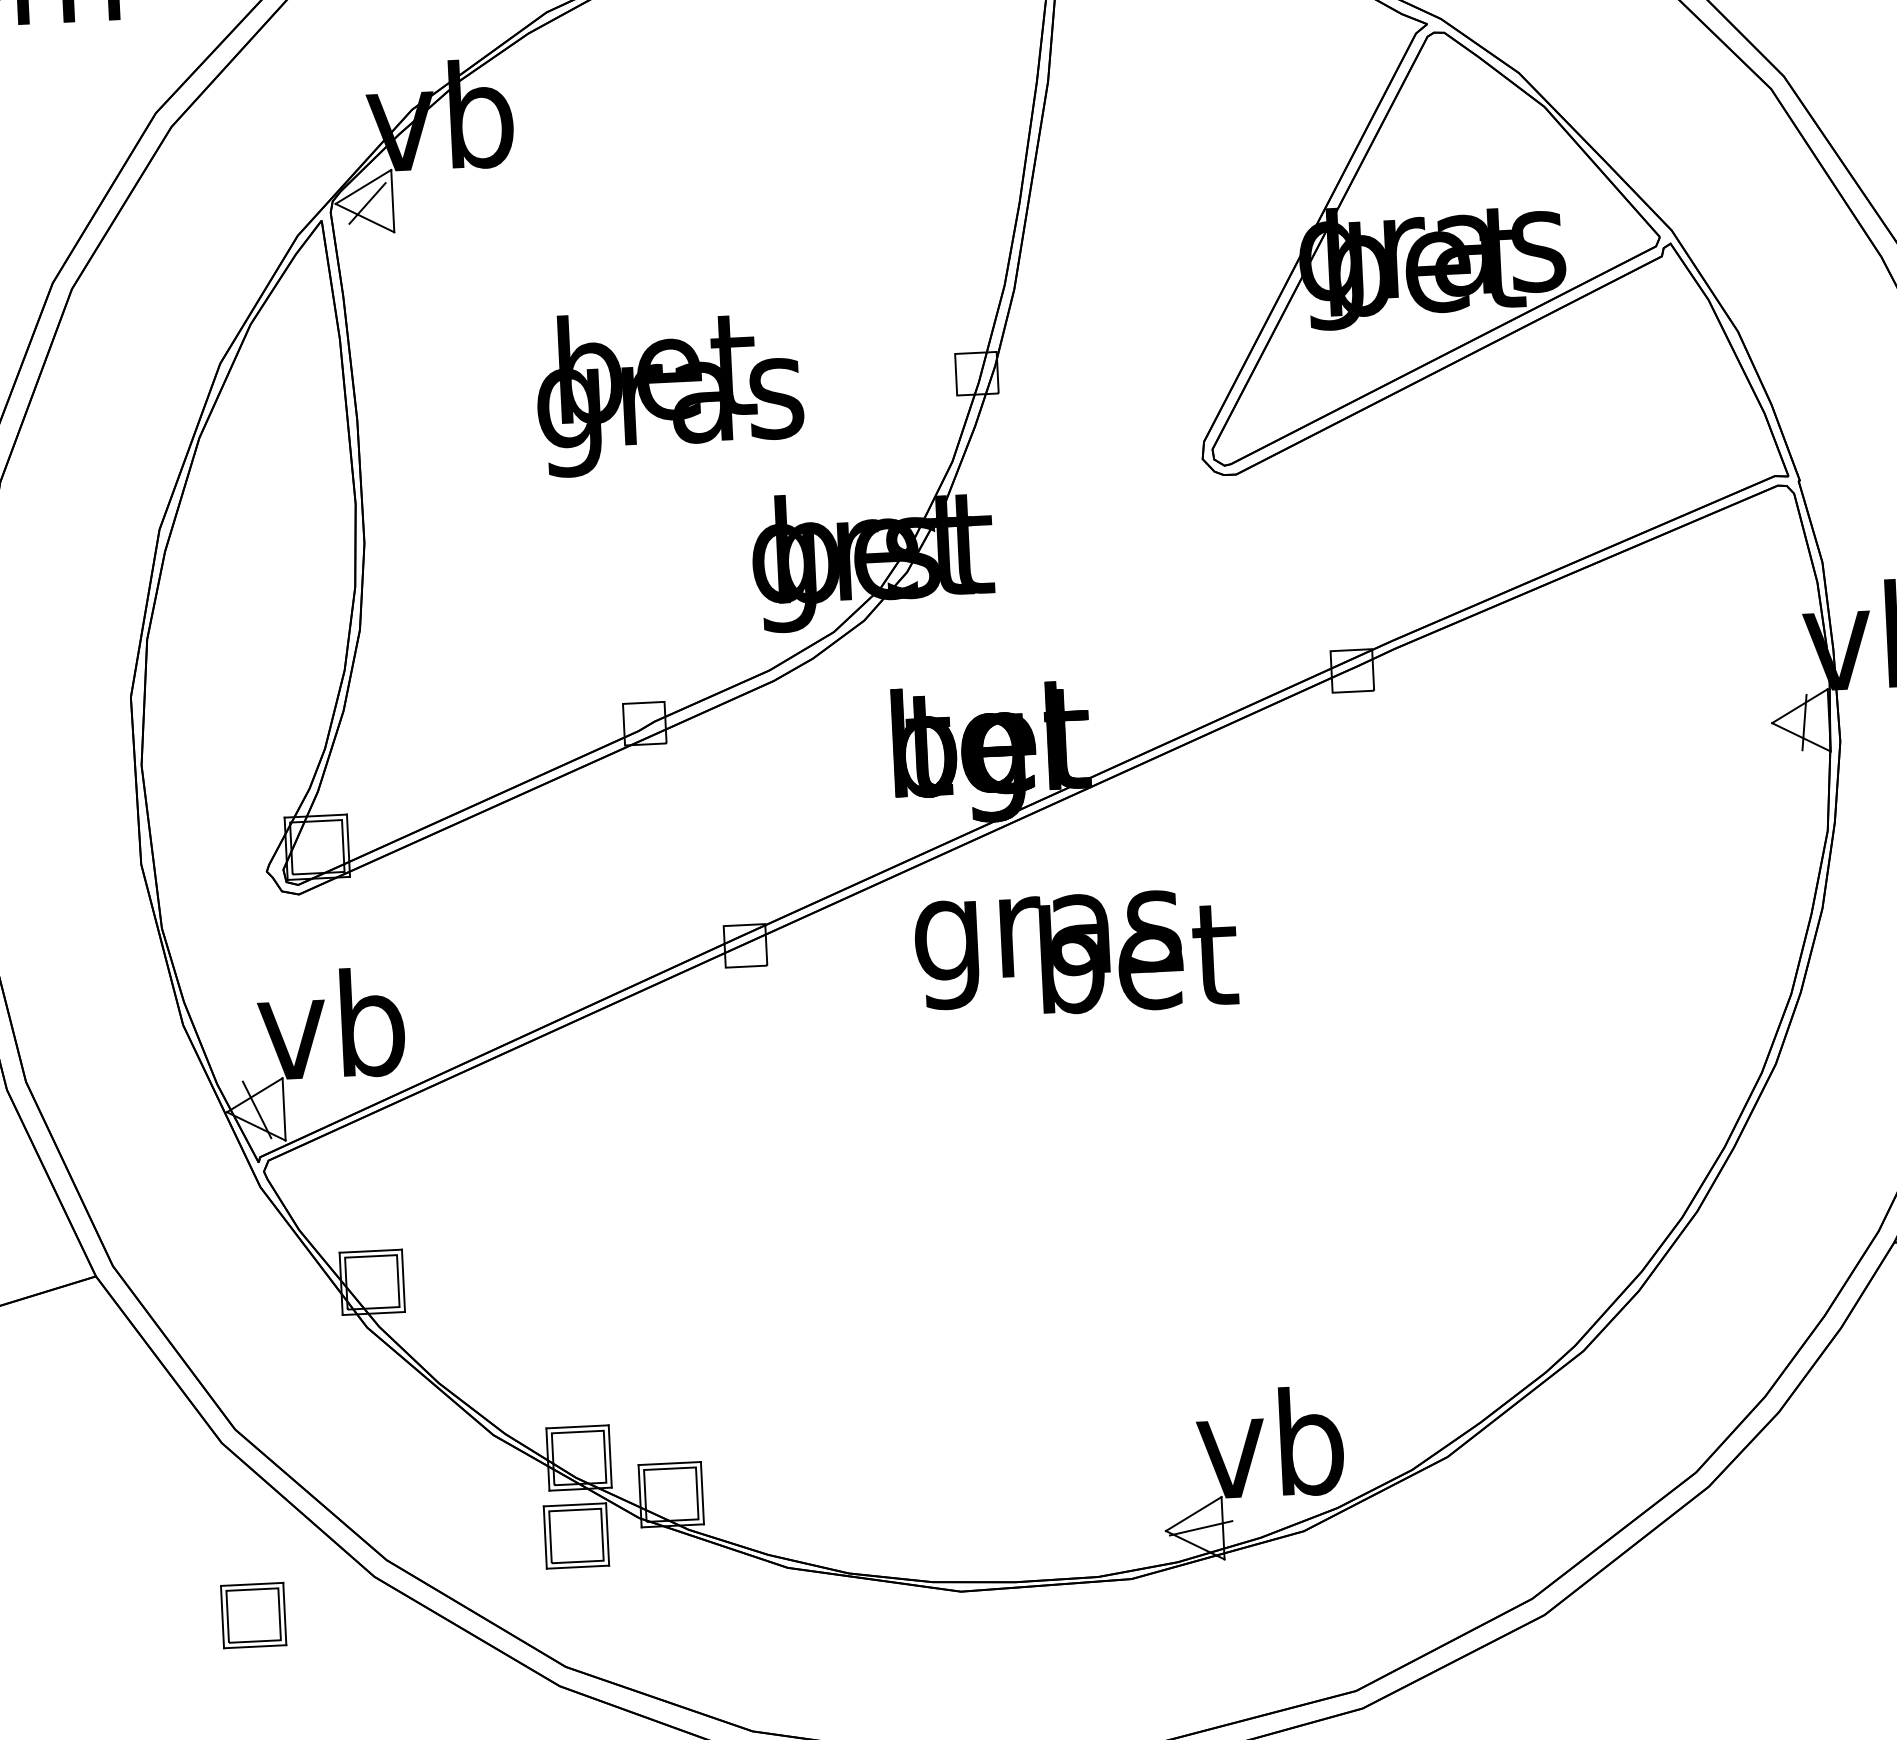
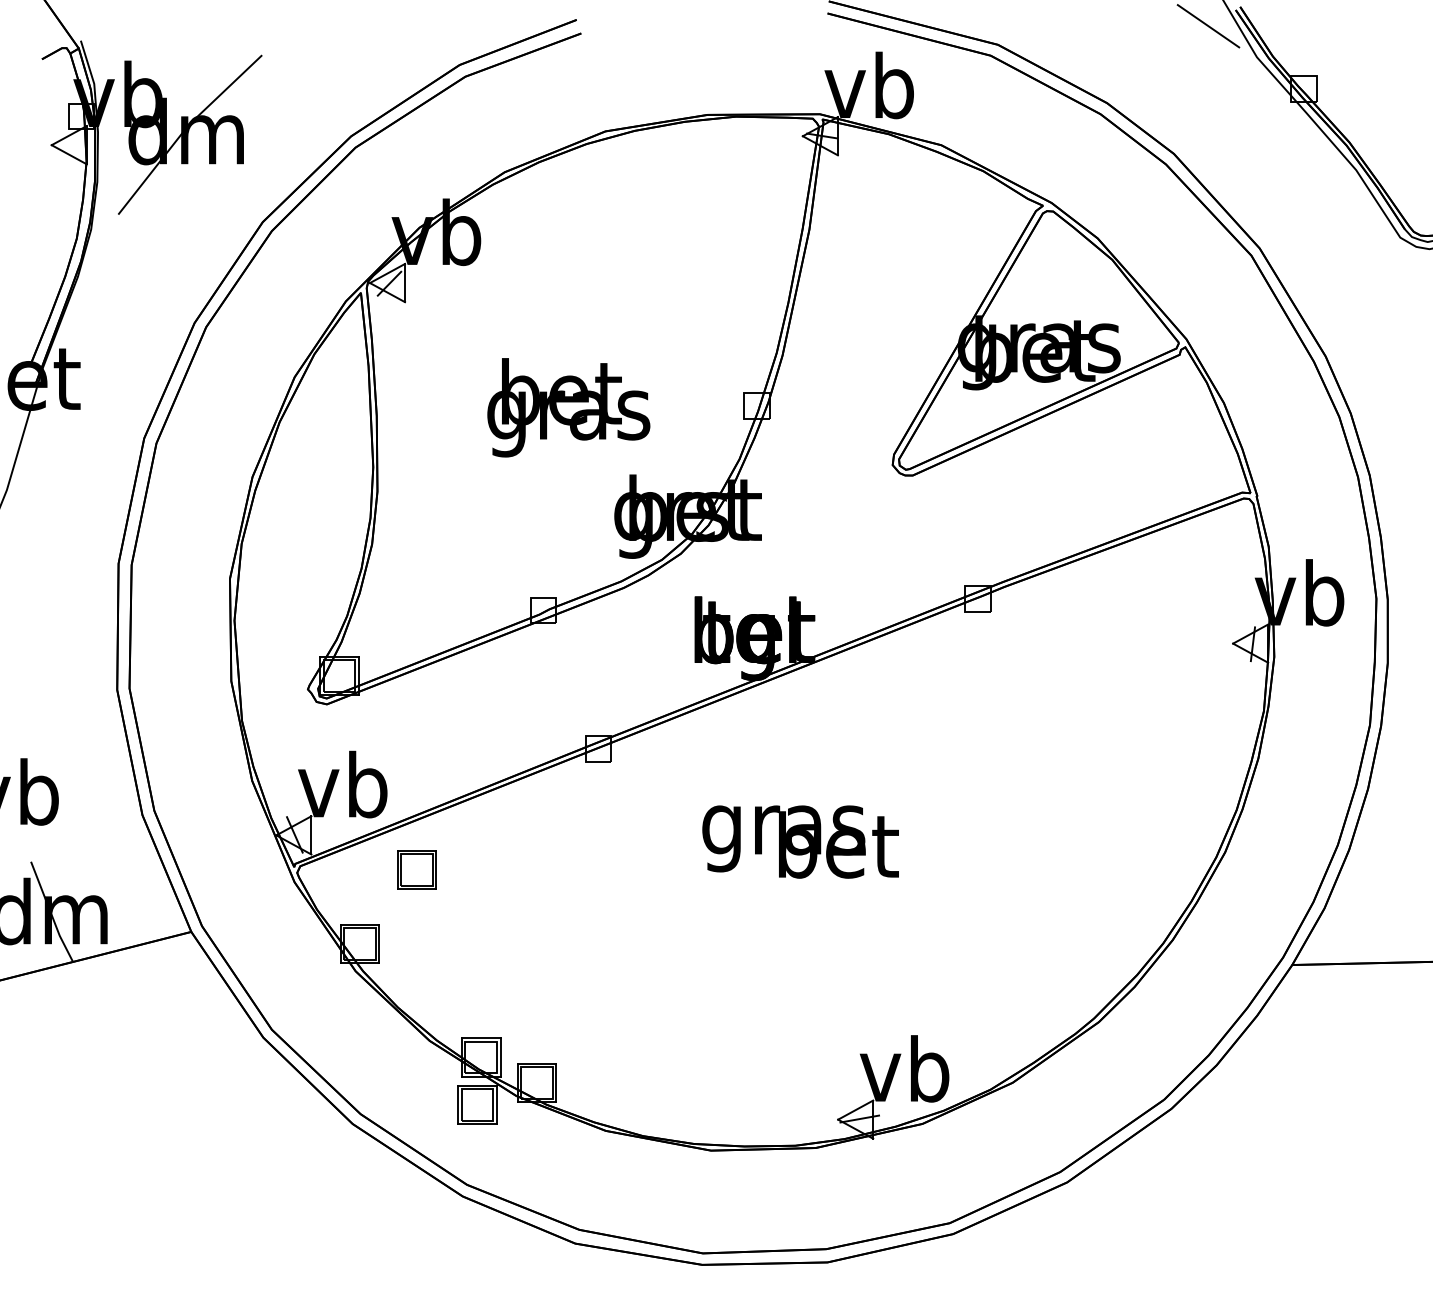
text: (1076, 953) -> (800, 841), moved
part: (253, 1614) -> (416, 869), moved

